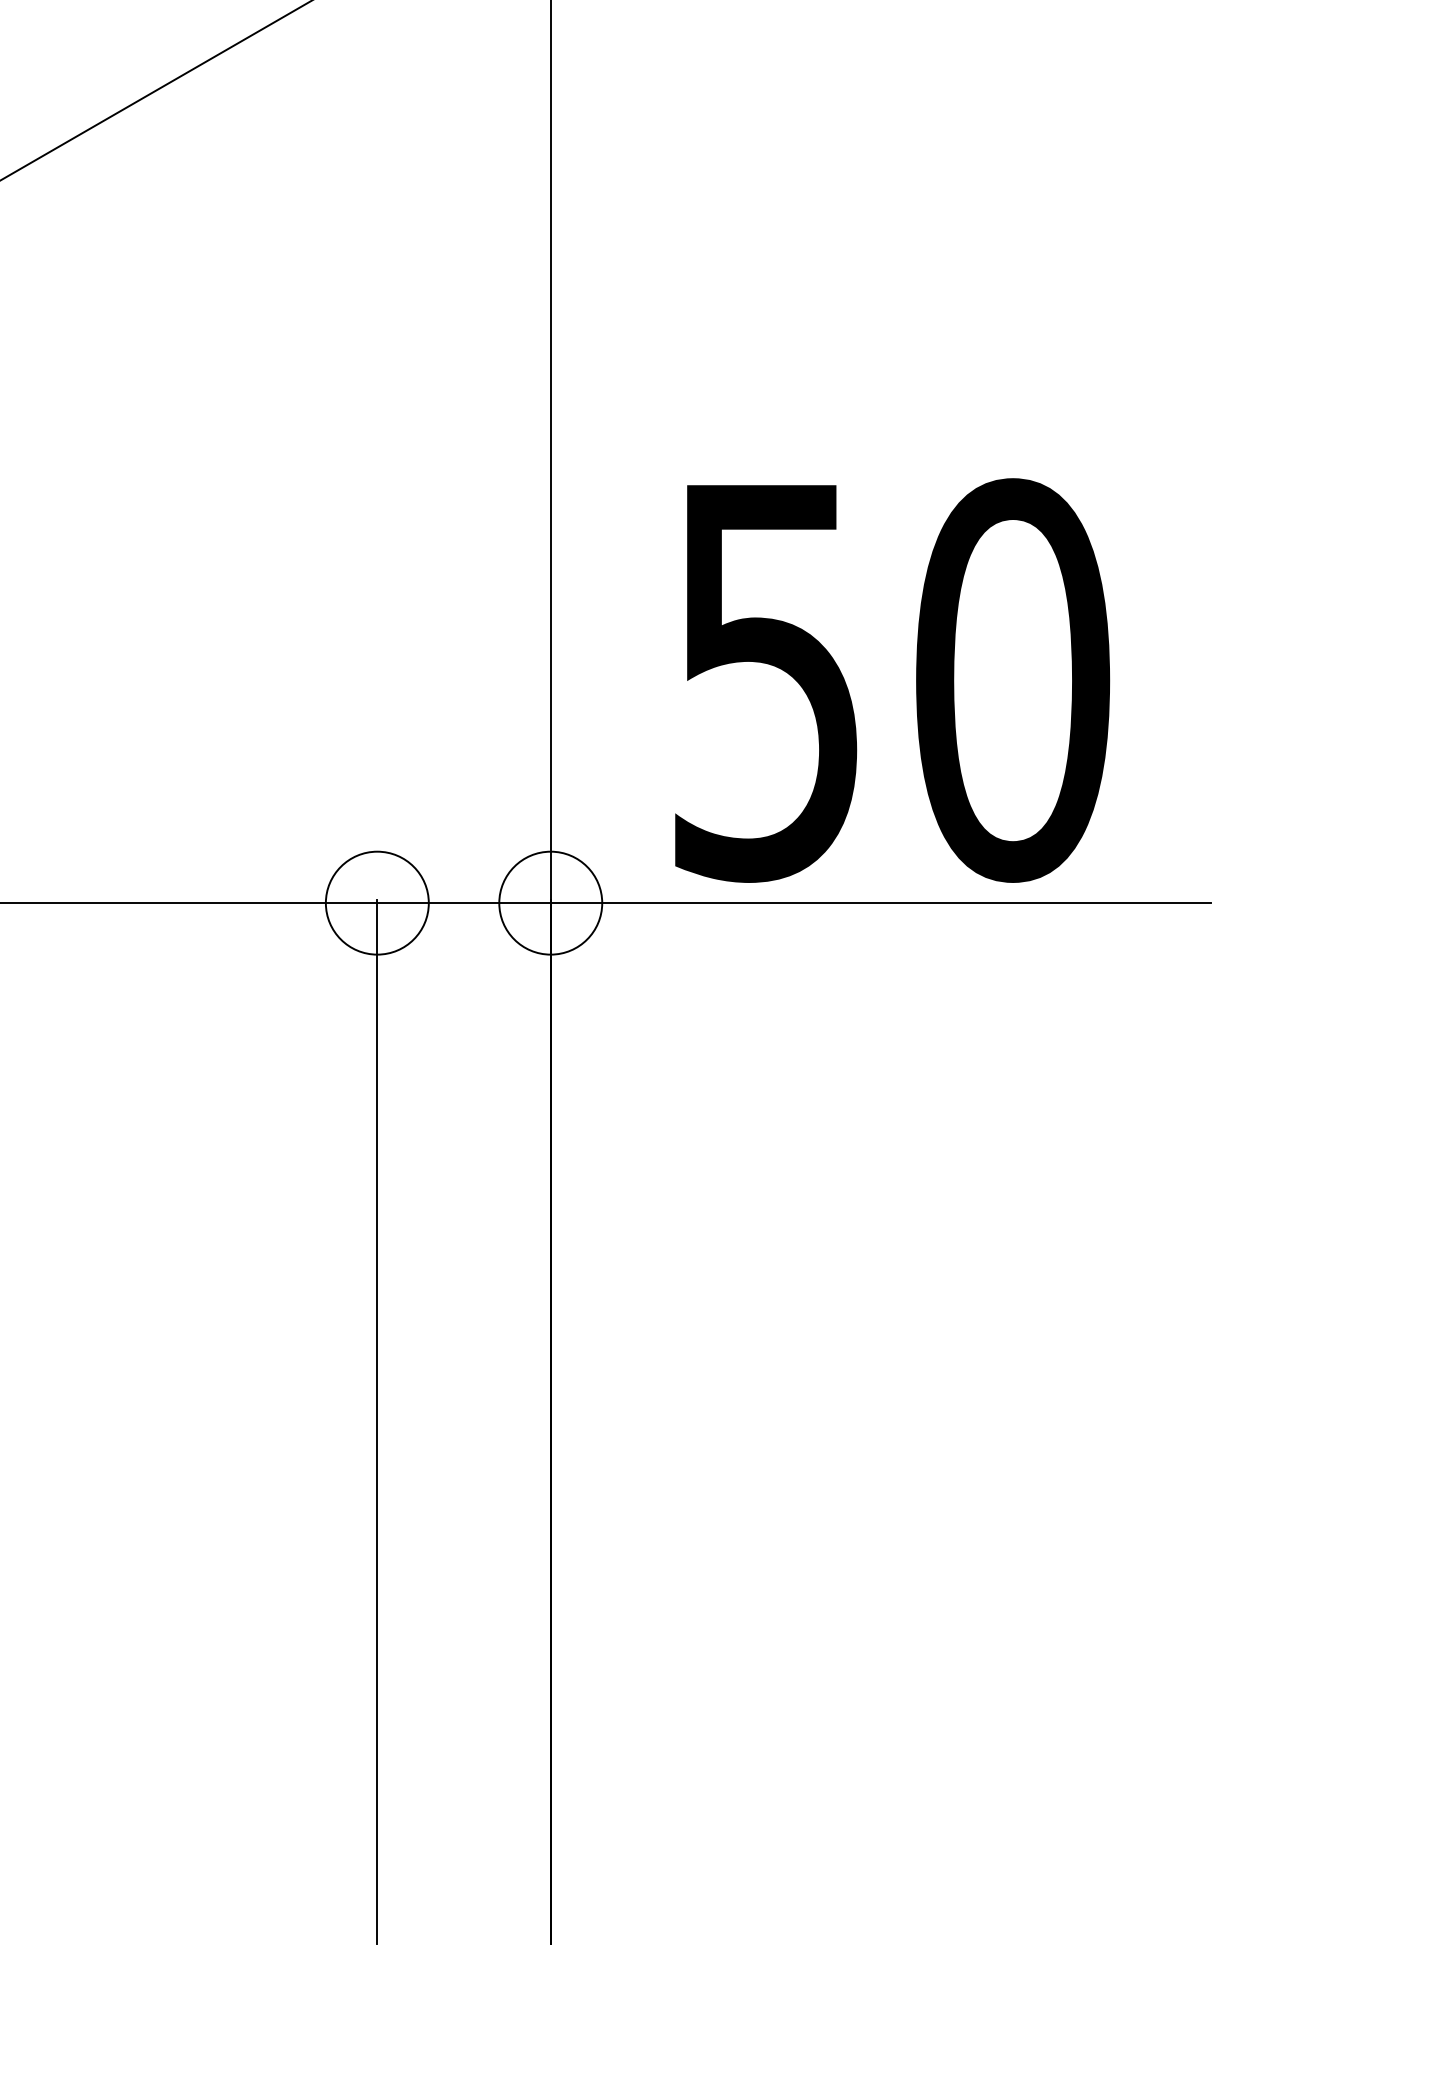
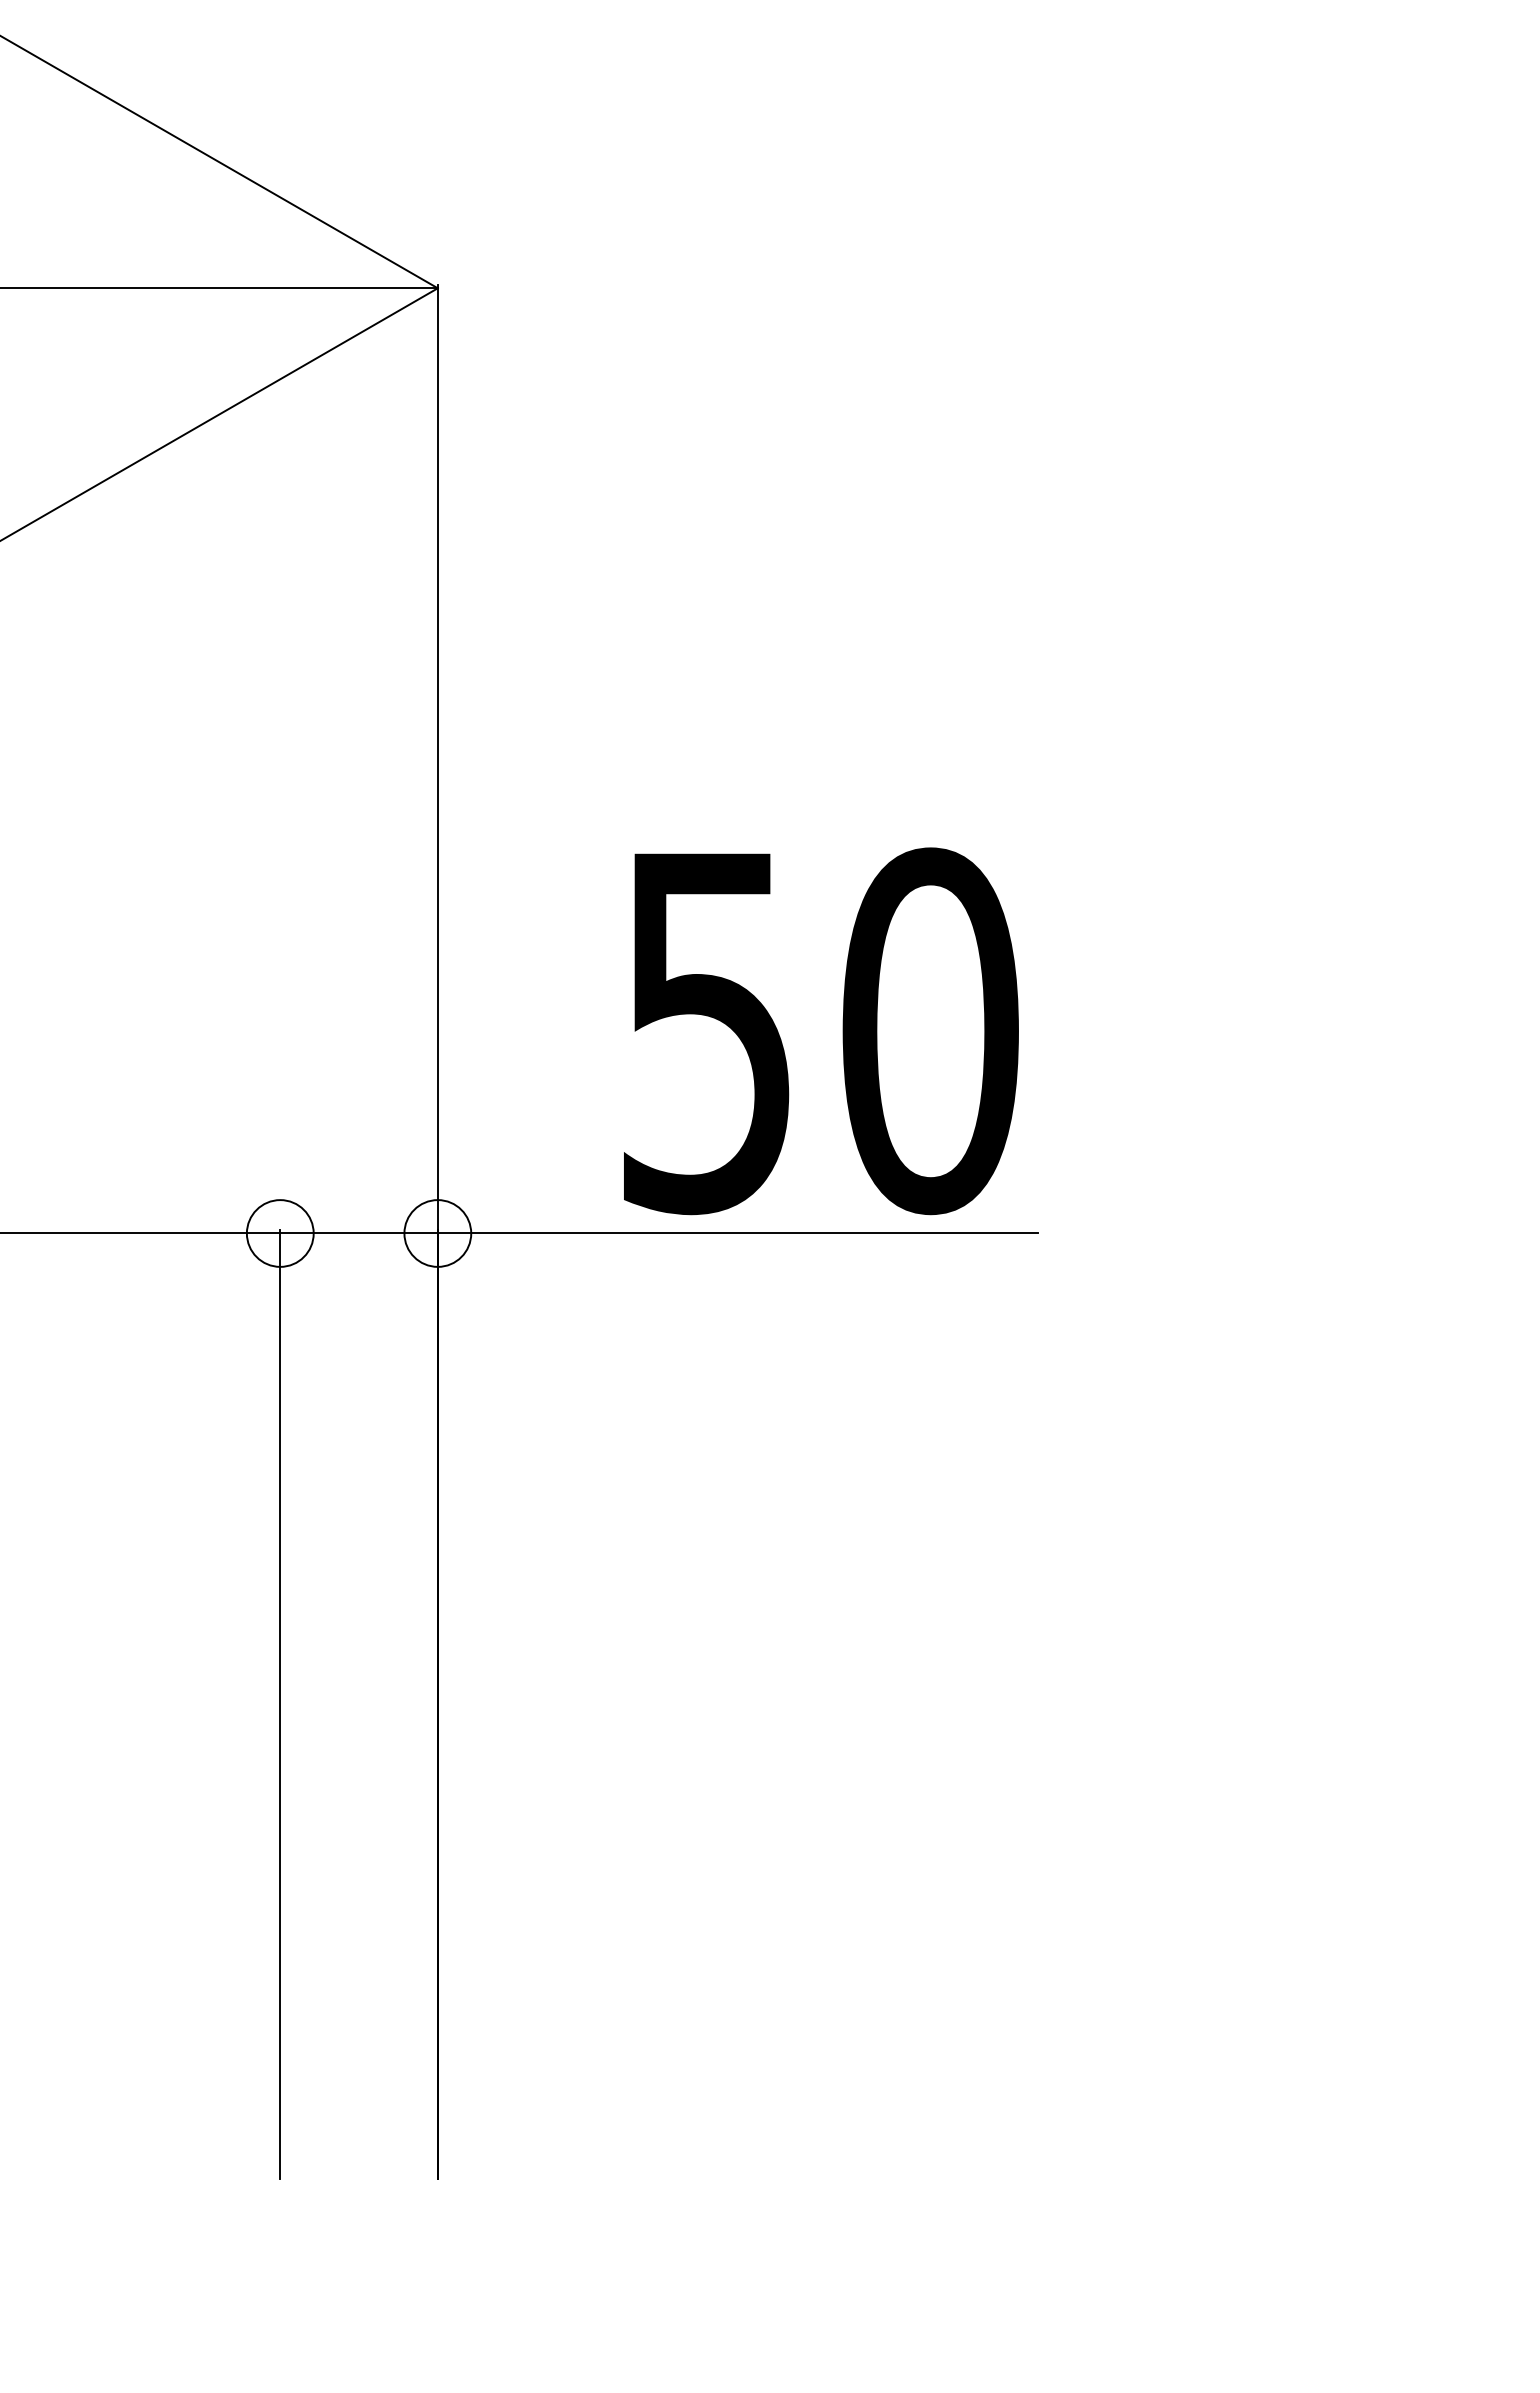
text: (892, 680) -> (821, 1031), moved
circle: (376, 903) -> (279, 1233), size x0.71
circle: (550, 903) -> (437, 1233), size x0.71

